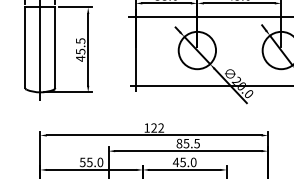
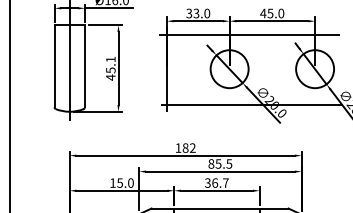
text: (80, 41) -> (110, 59), 45.5 -> 45.1
text: (154, 127) -> (185, 147), 122 -> 182
text: (82, 161) -> (112, 182), 55.0 -> 15.0
text: (184, 161) -> (216, 182), 45.0 -> 36.7

